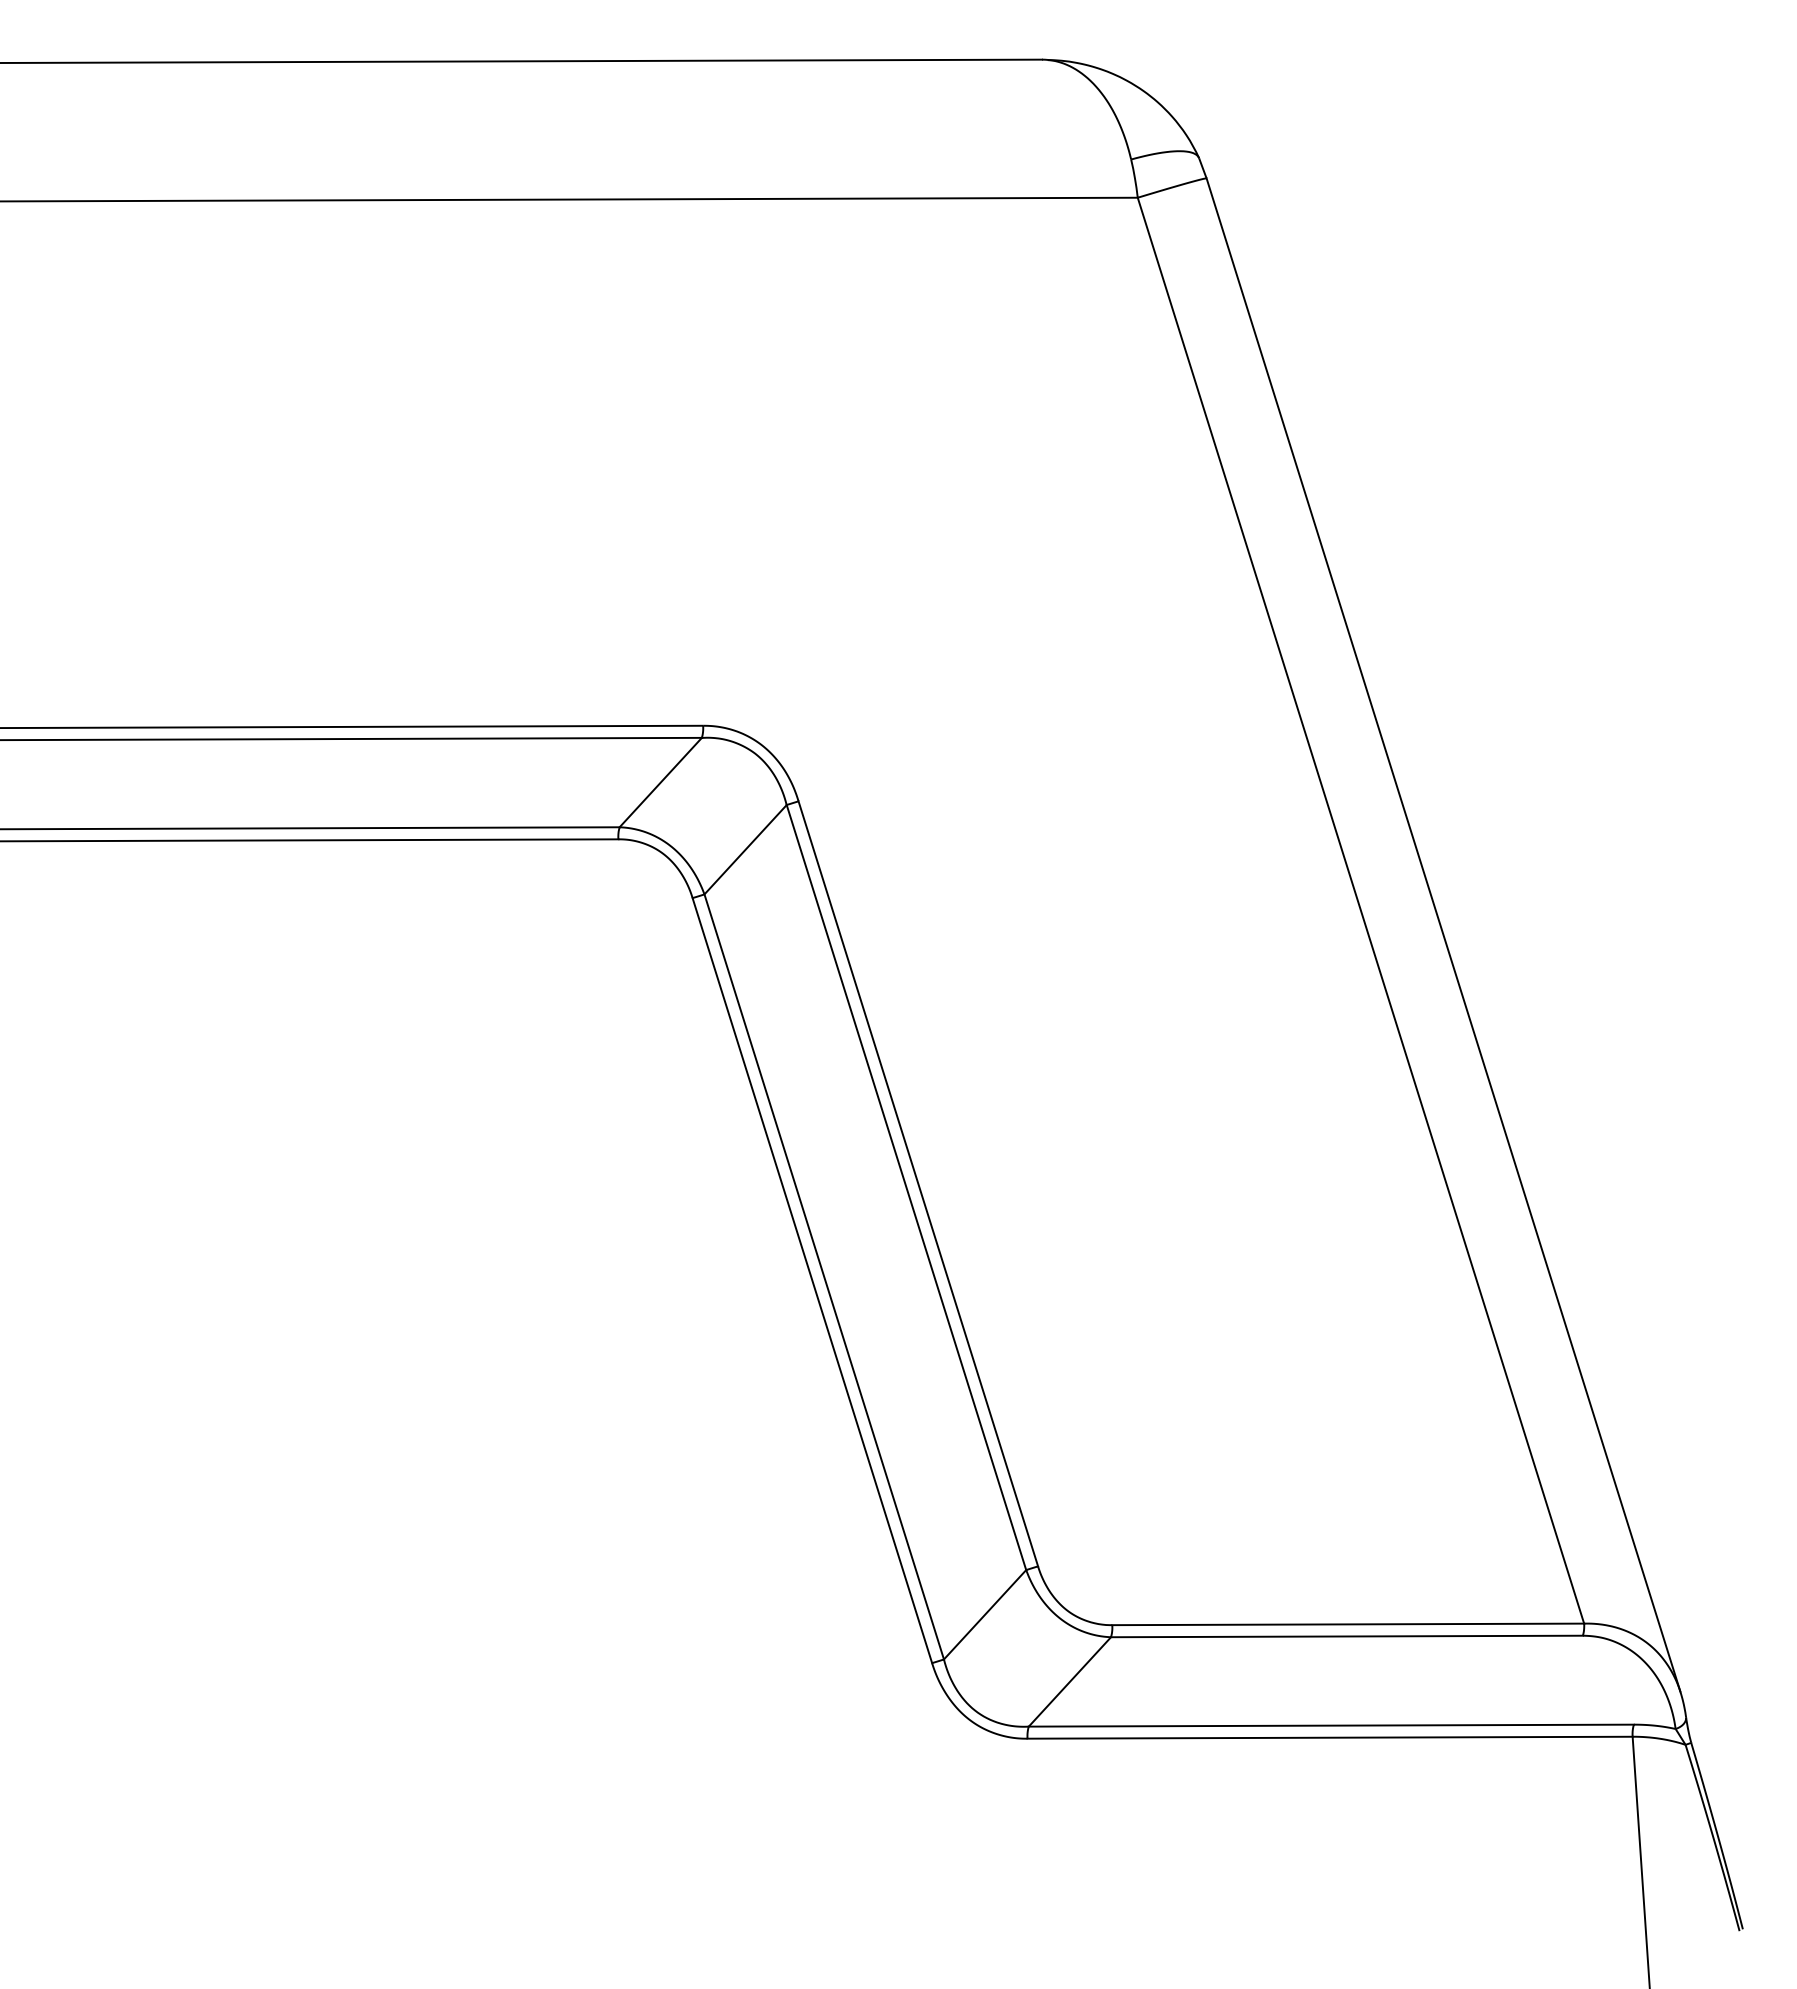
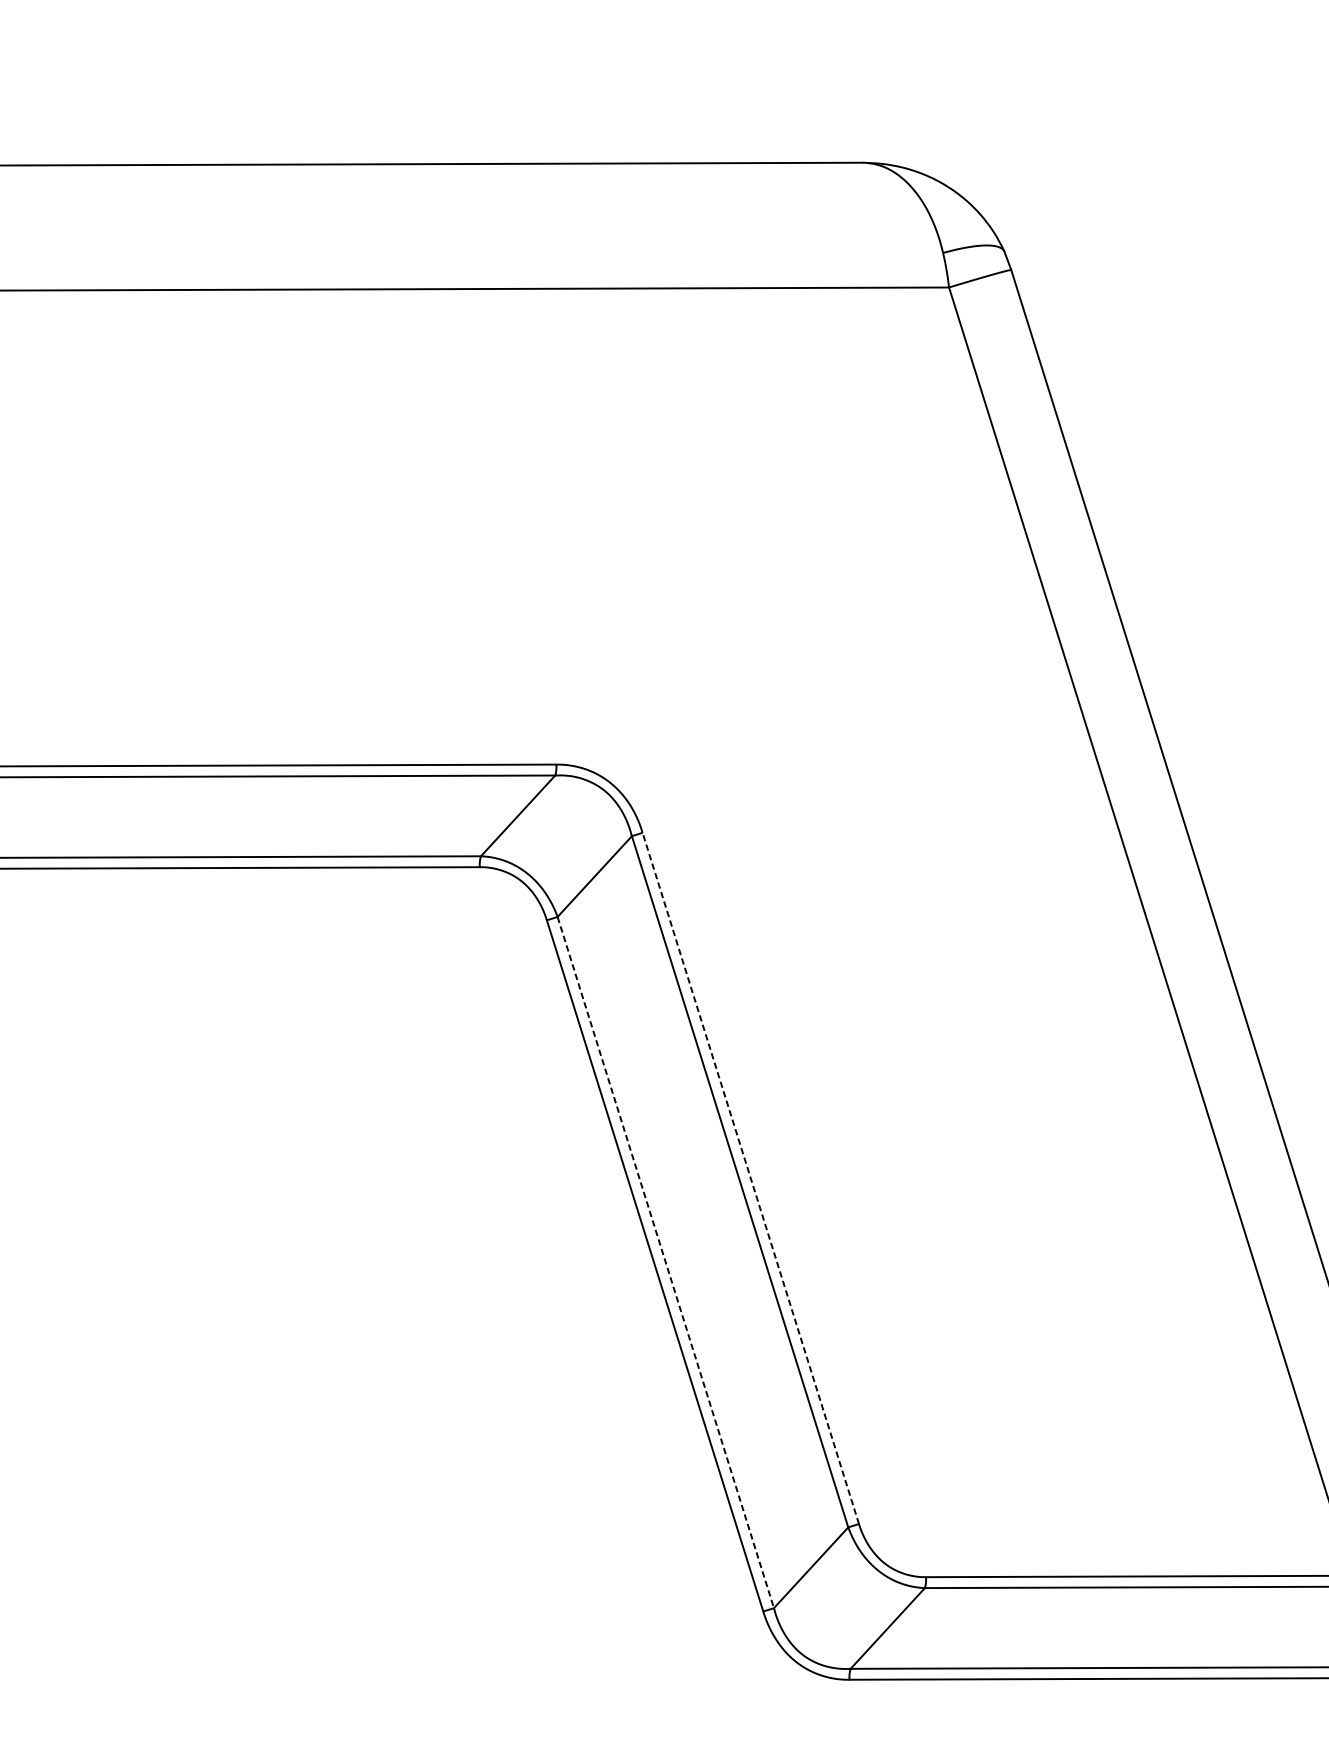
line: (918, 1183) -> (750, 1178), solid -> dashed
line: (824, 1276) -> (666, 1262), solid -> dashed

